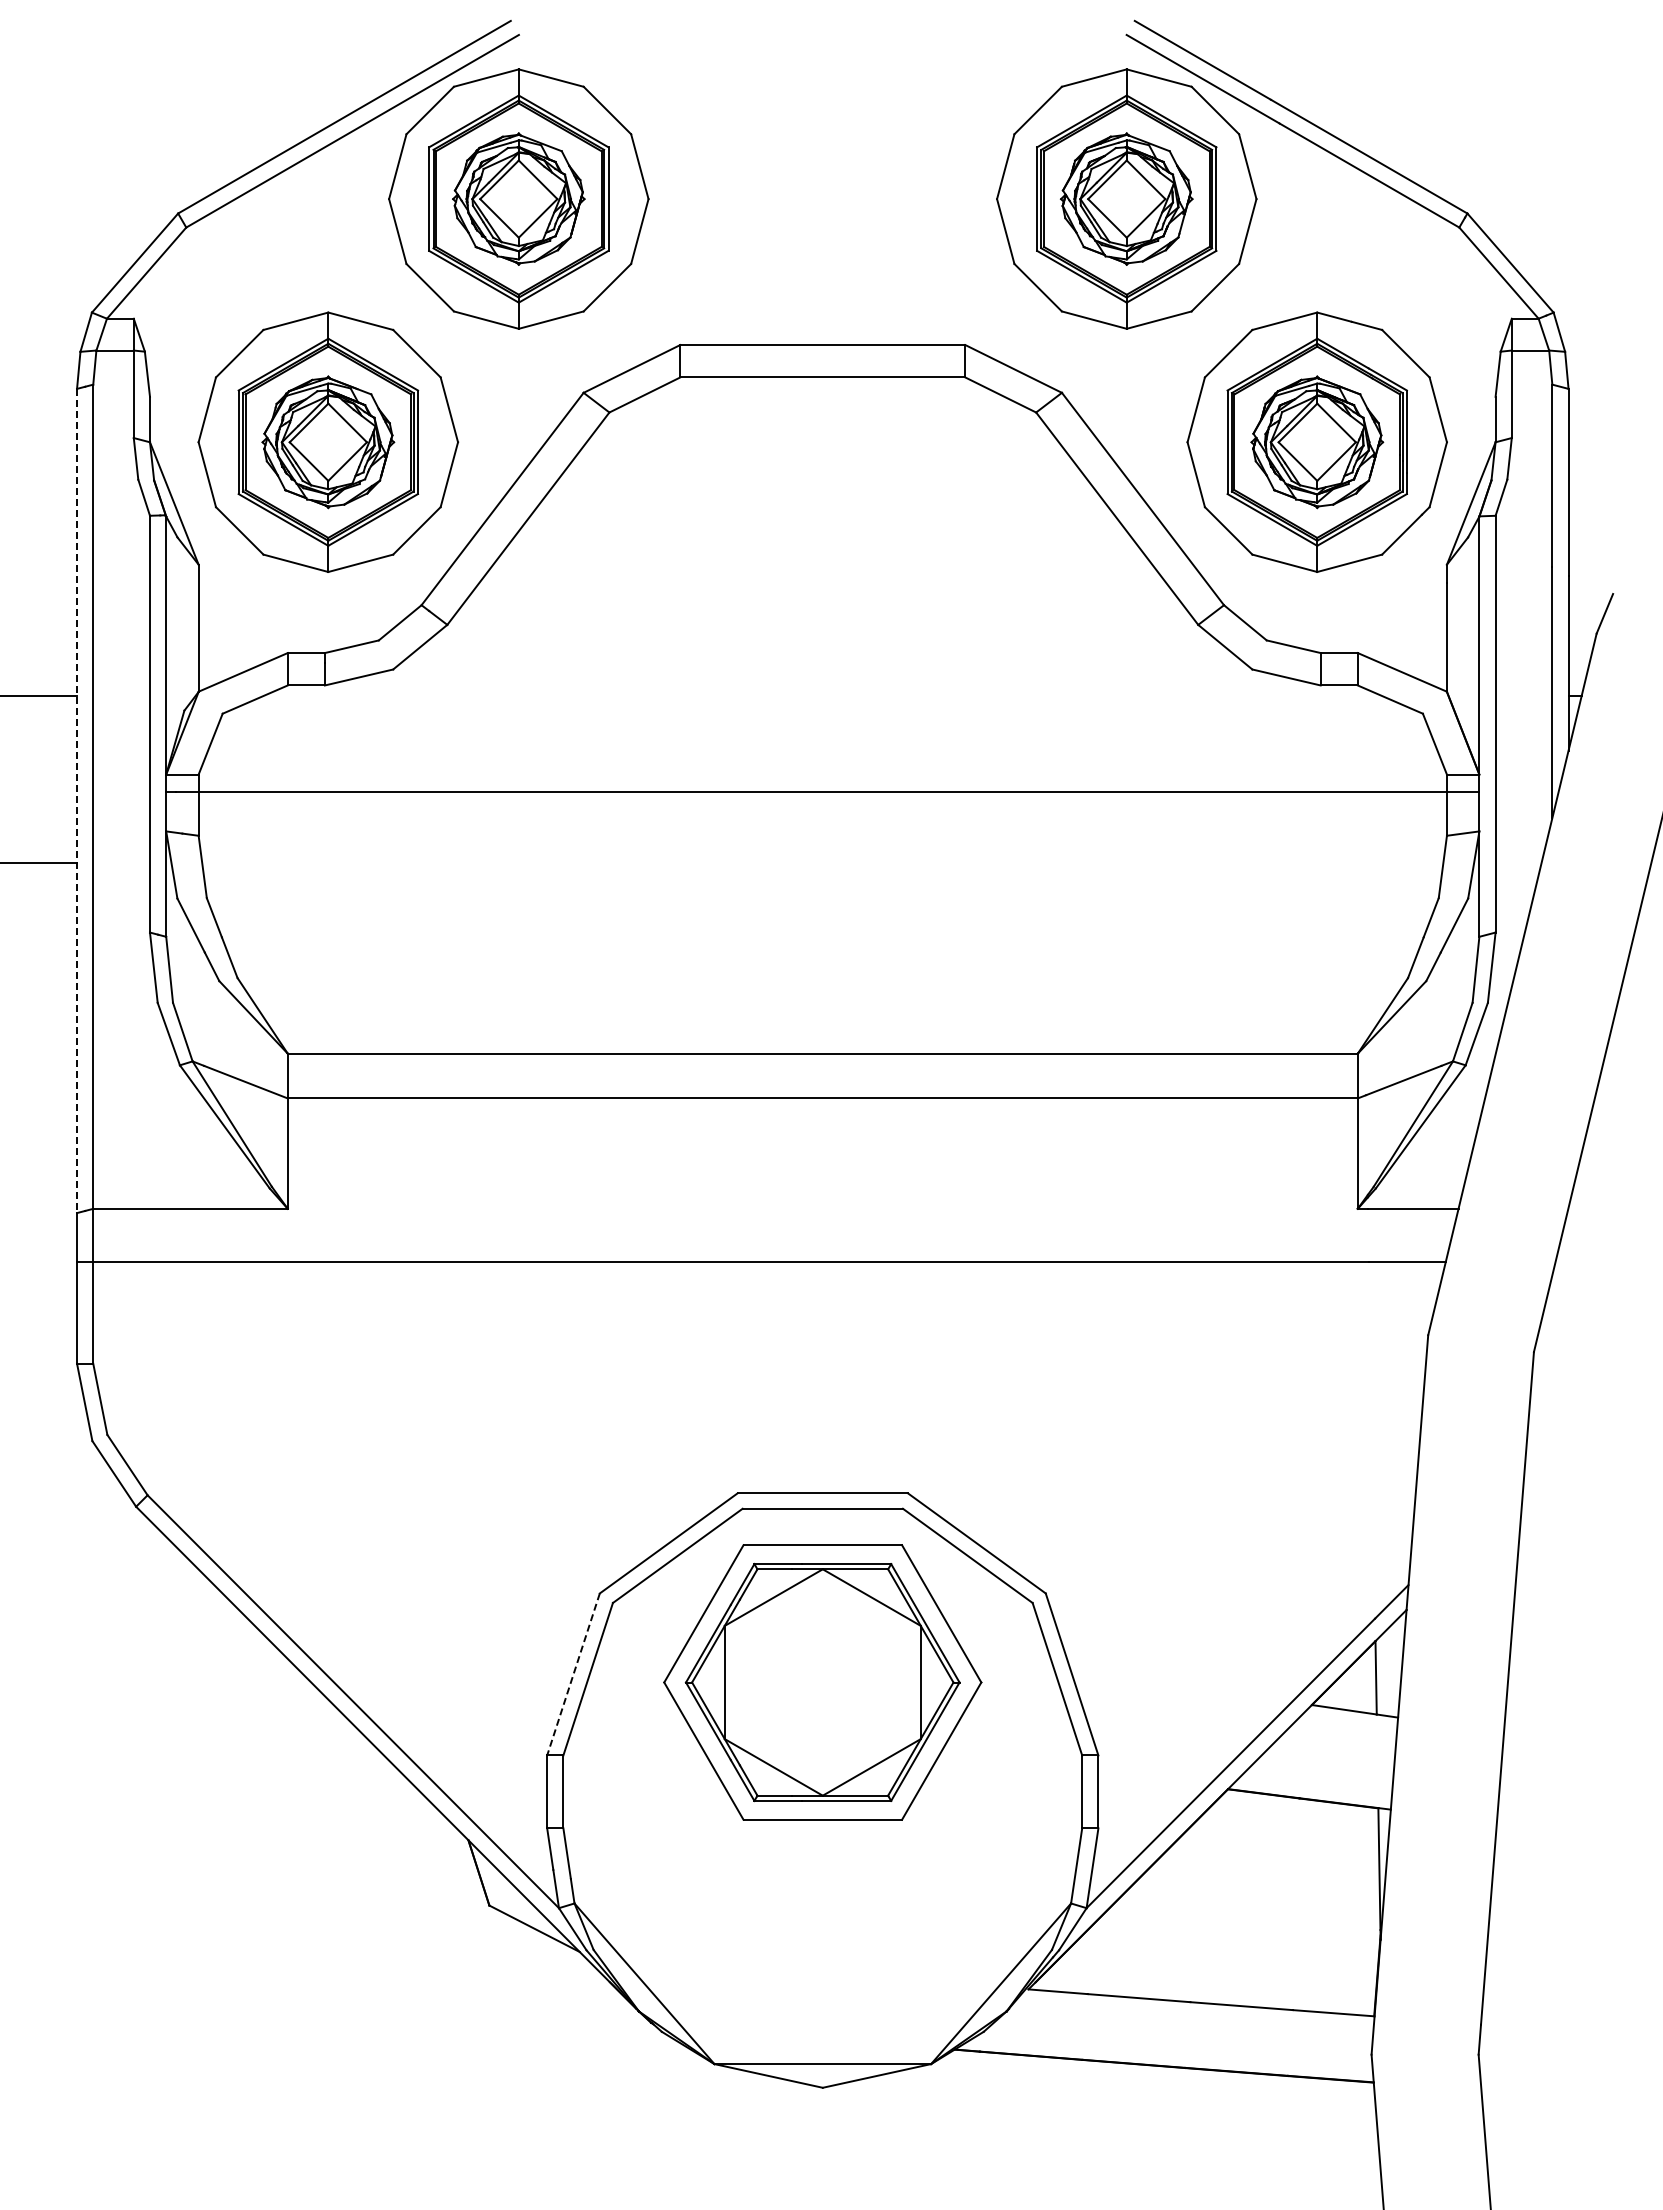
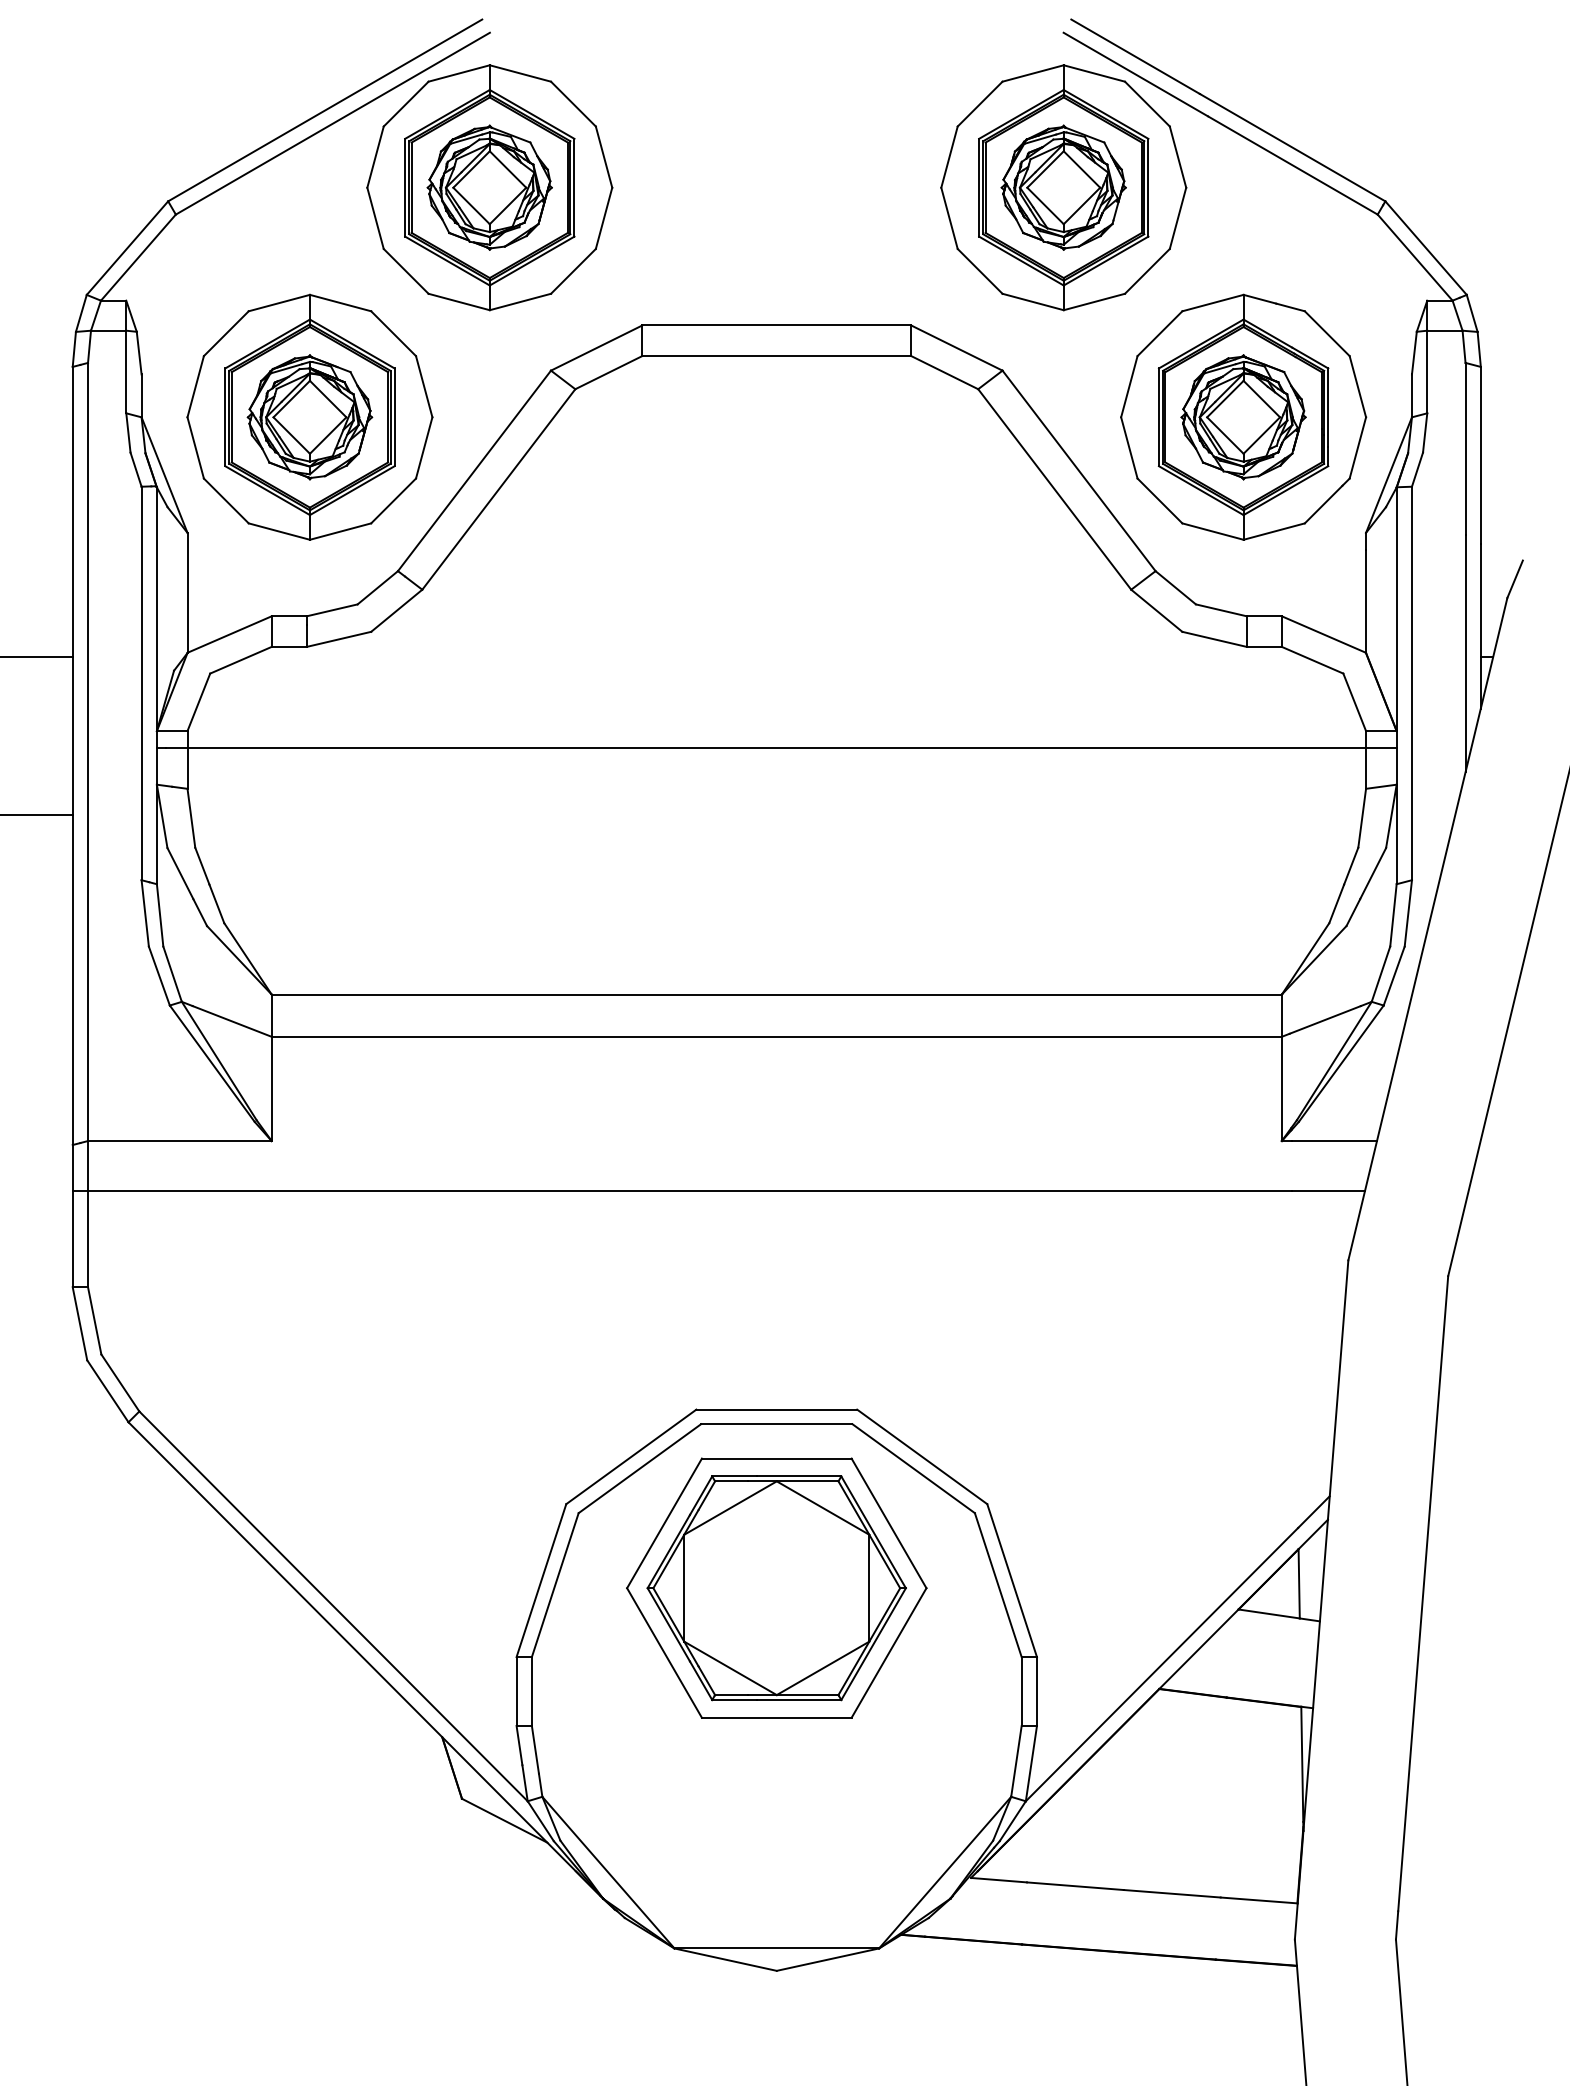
line: (77, 801) -> (73, 756), dashed -> solid
line: (573, 1674) -> (541, 1580), dashed -> solid

